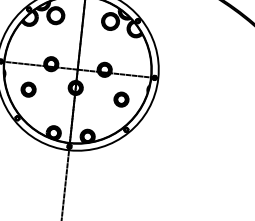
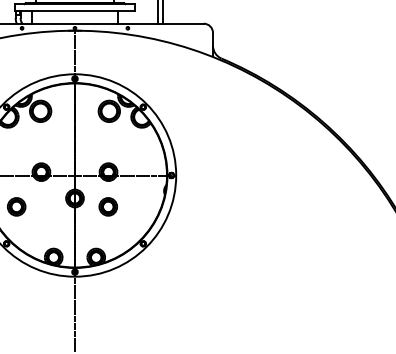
part: (120, 99) -> (107, 206), moved

